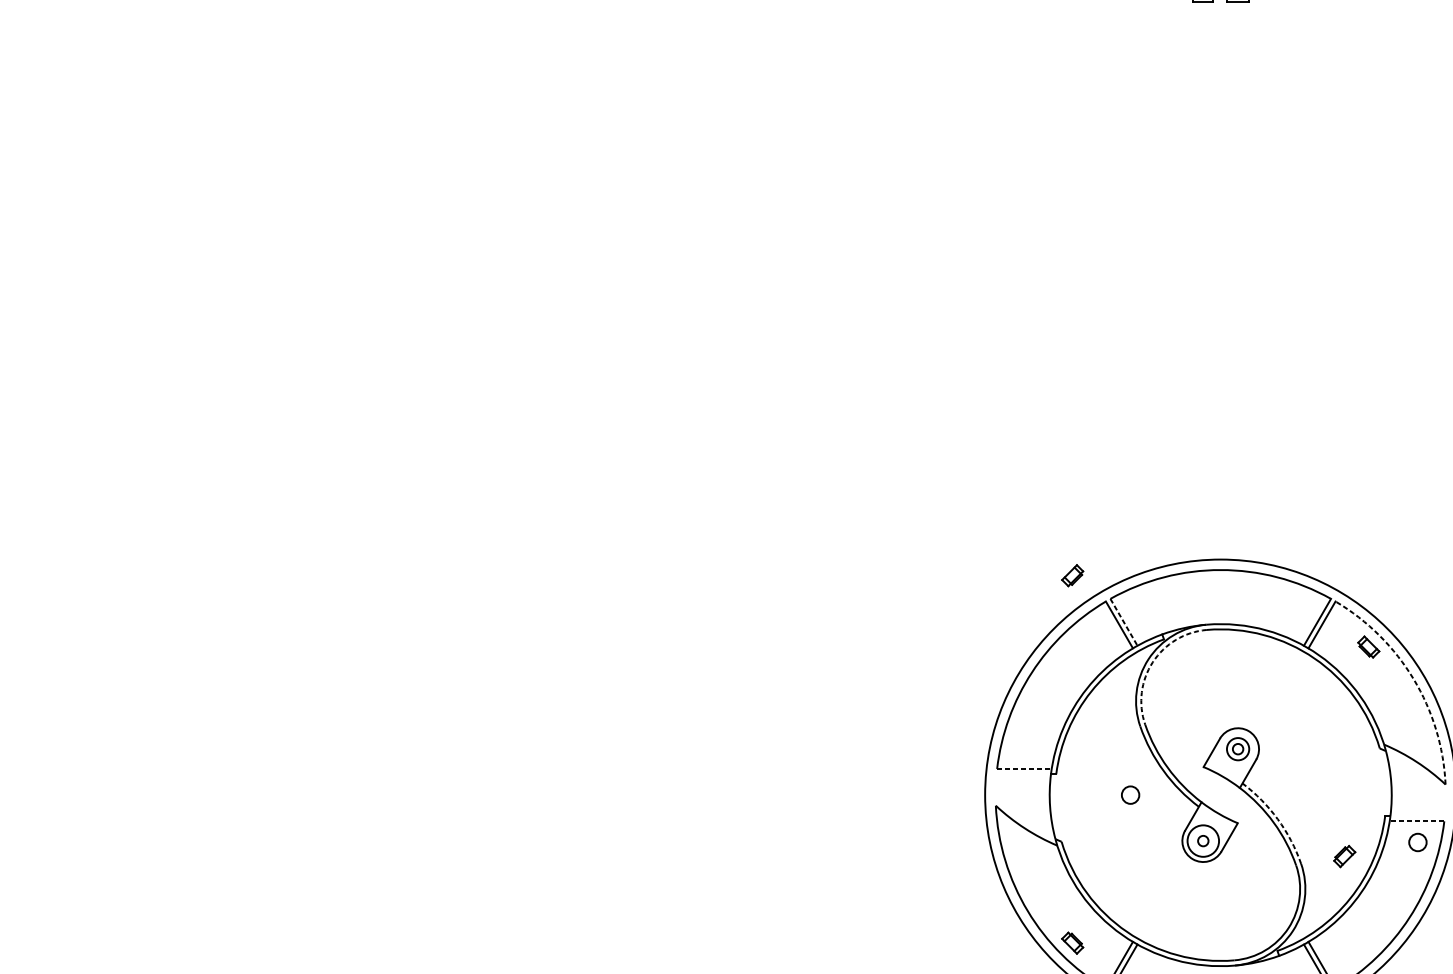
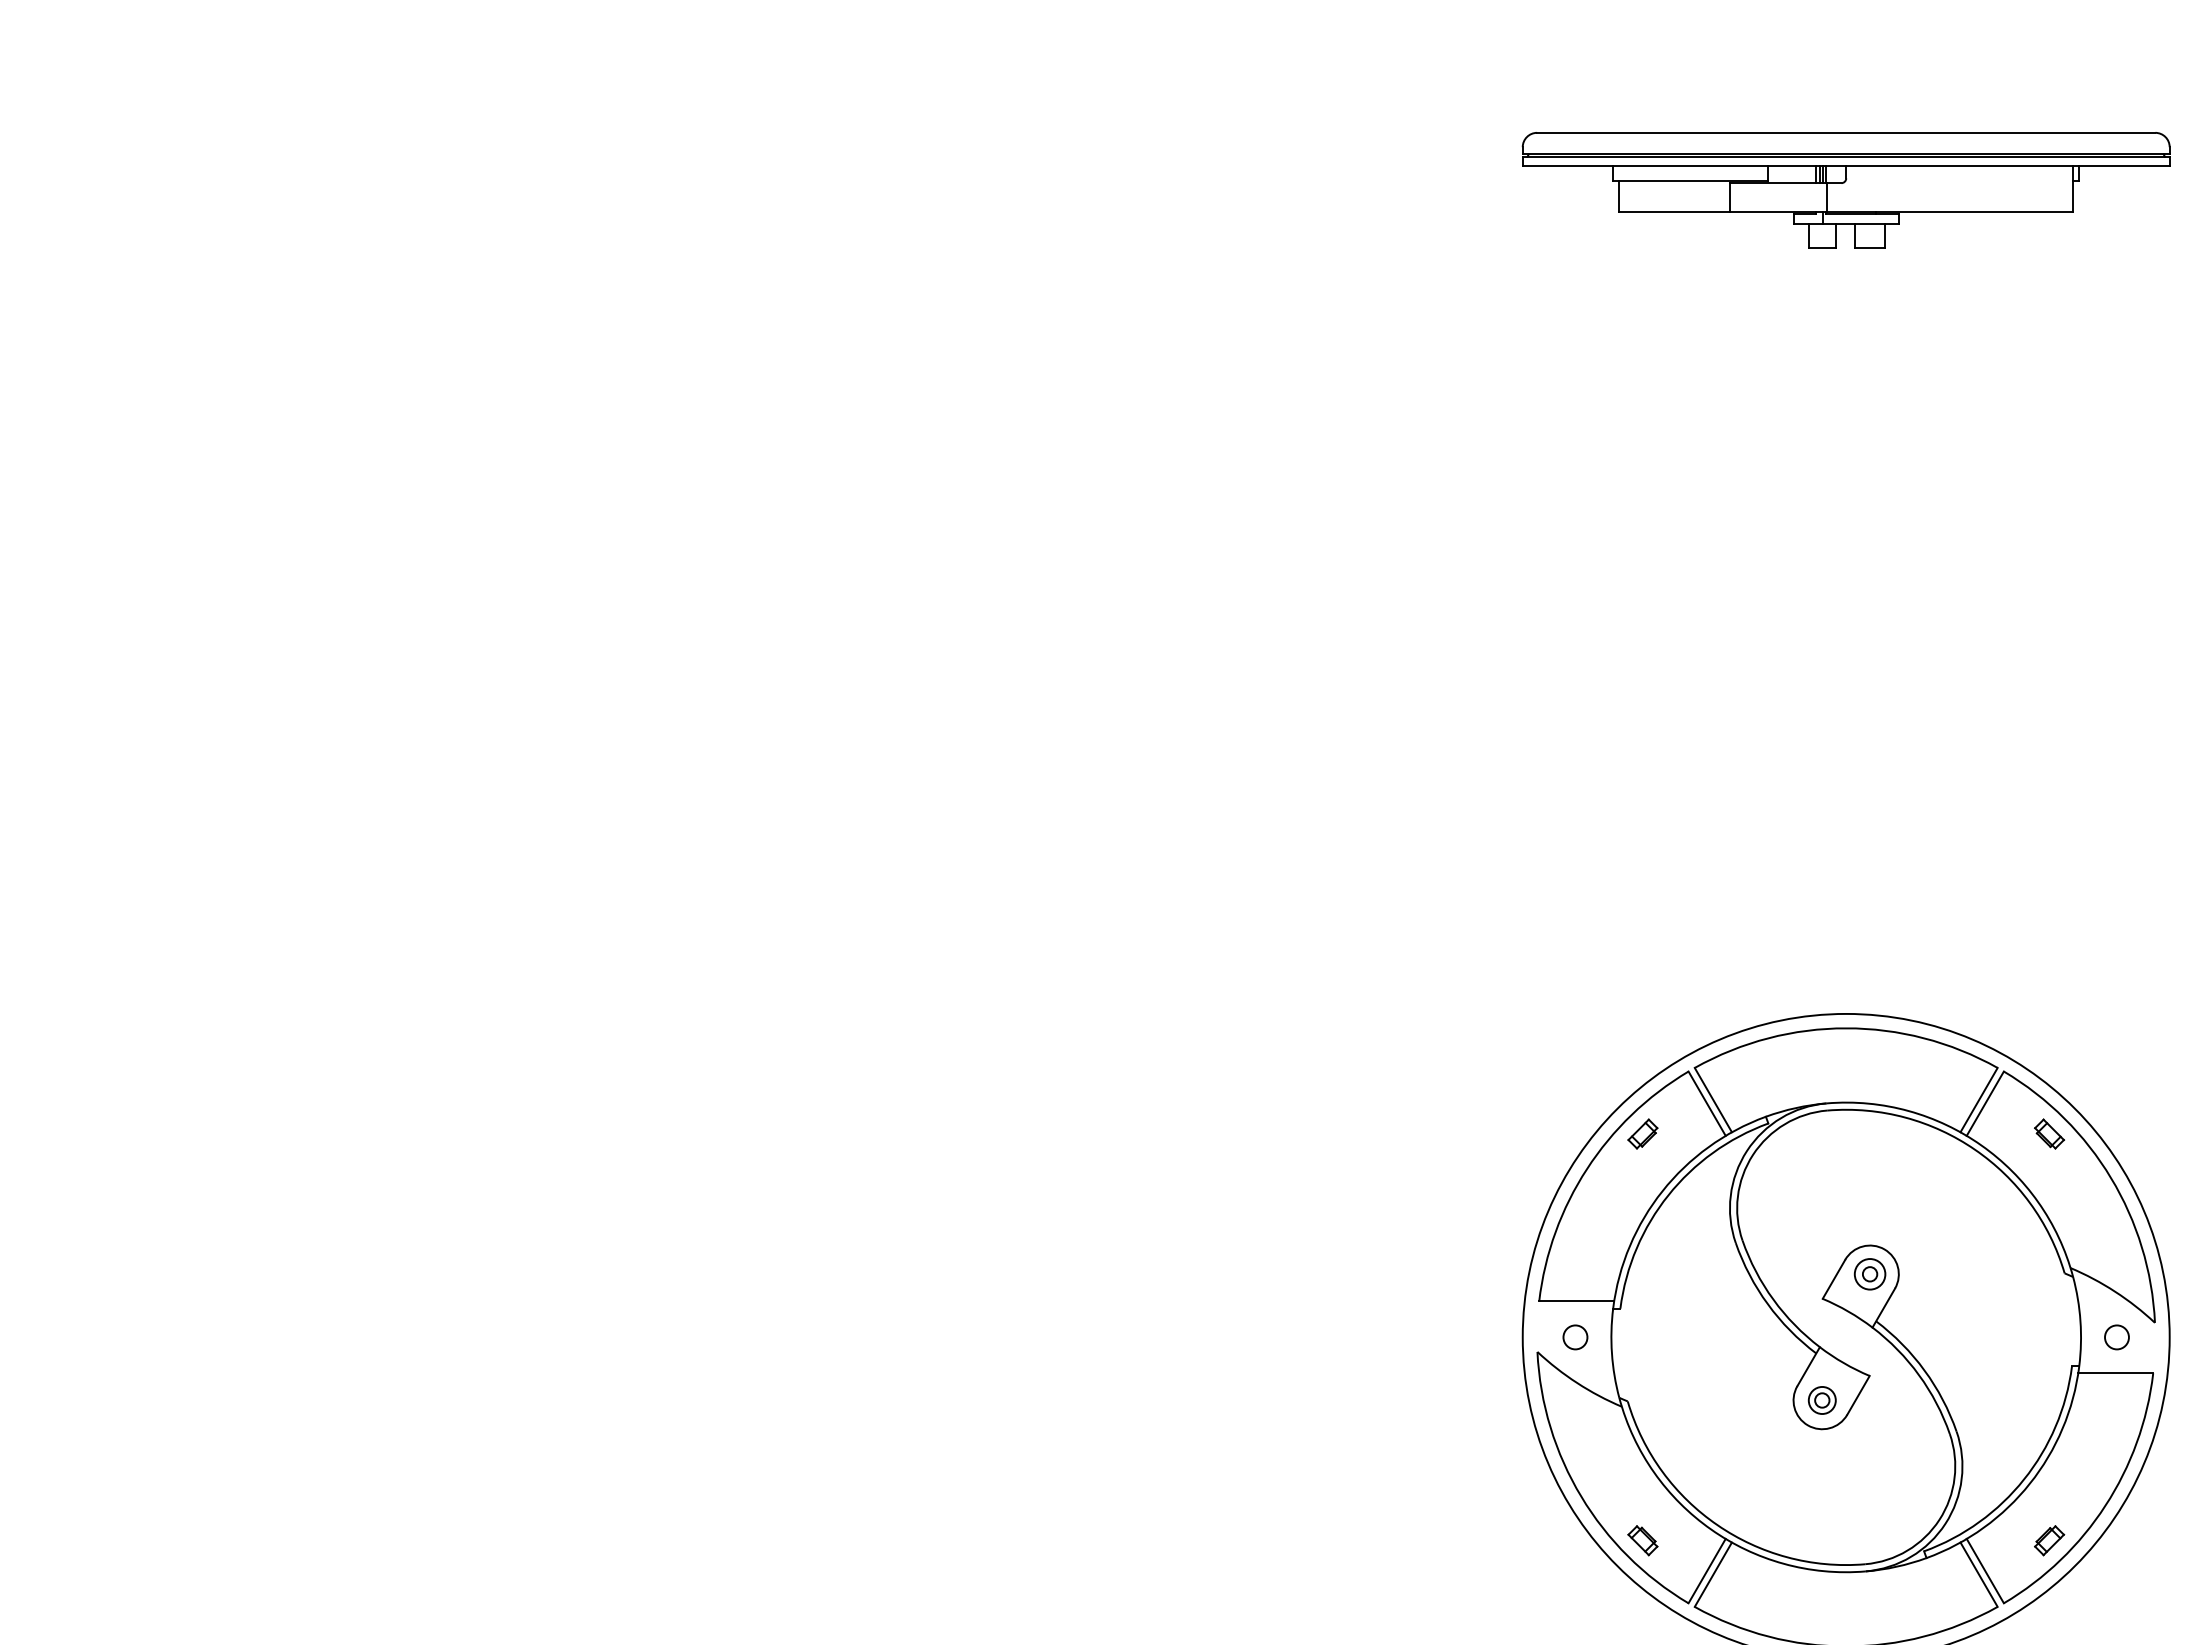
part: (1072, 575) -> (1642, 1133), moved
line: (1124, 622) -> (1713, 1100), dashed -> solid
arc: (1153, 661) -> (1753, 1154), dashed -> solid
arc: (1413, 679) -> (2111, 1178), dashed -> solid
line: (1025, 768) -> (1577, 1301), dashed -> solid
circle: (1130, 795) -> (1575, 1337), moved
arc: (1277, 819) -> (1924, 1370), dashed -> solid
line: (1416, 821) -> (2115, 1373), dashed -> solid
circle: (1202, 841) -> (1821, 1400), size x0.62
circle: (1417, 842) -> (2116, 1337), moved
part: (1344, 856) -> (2049, 1540), moved

